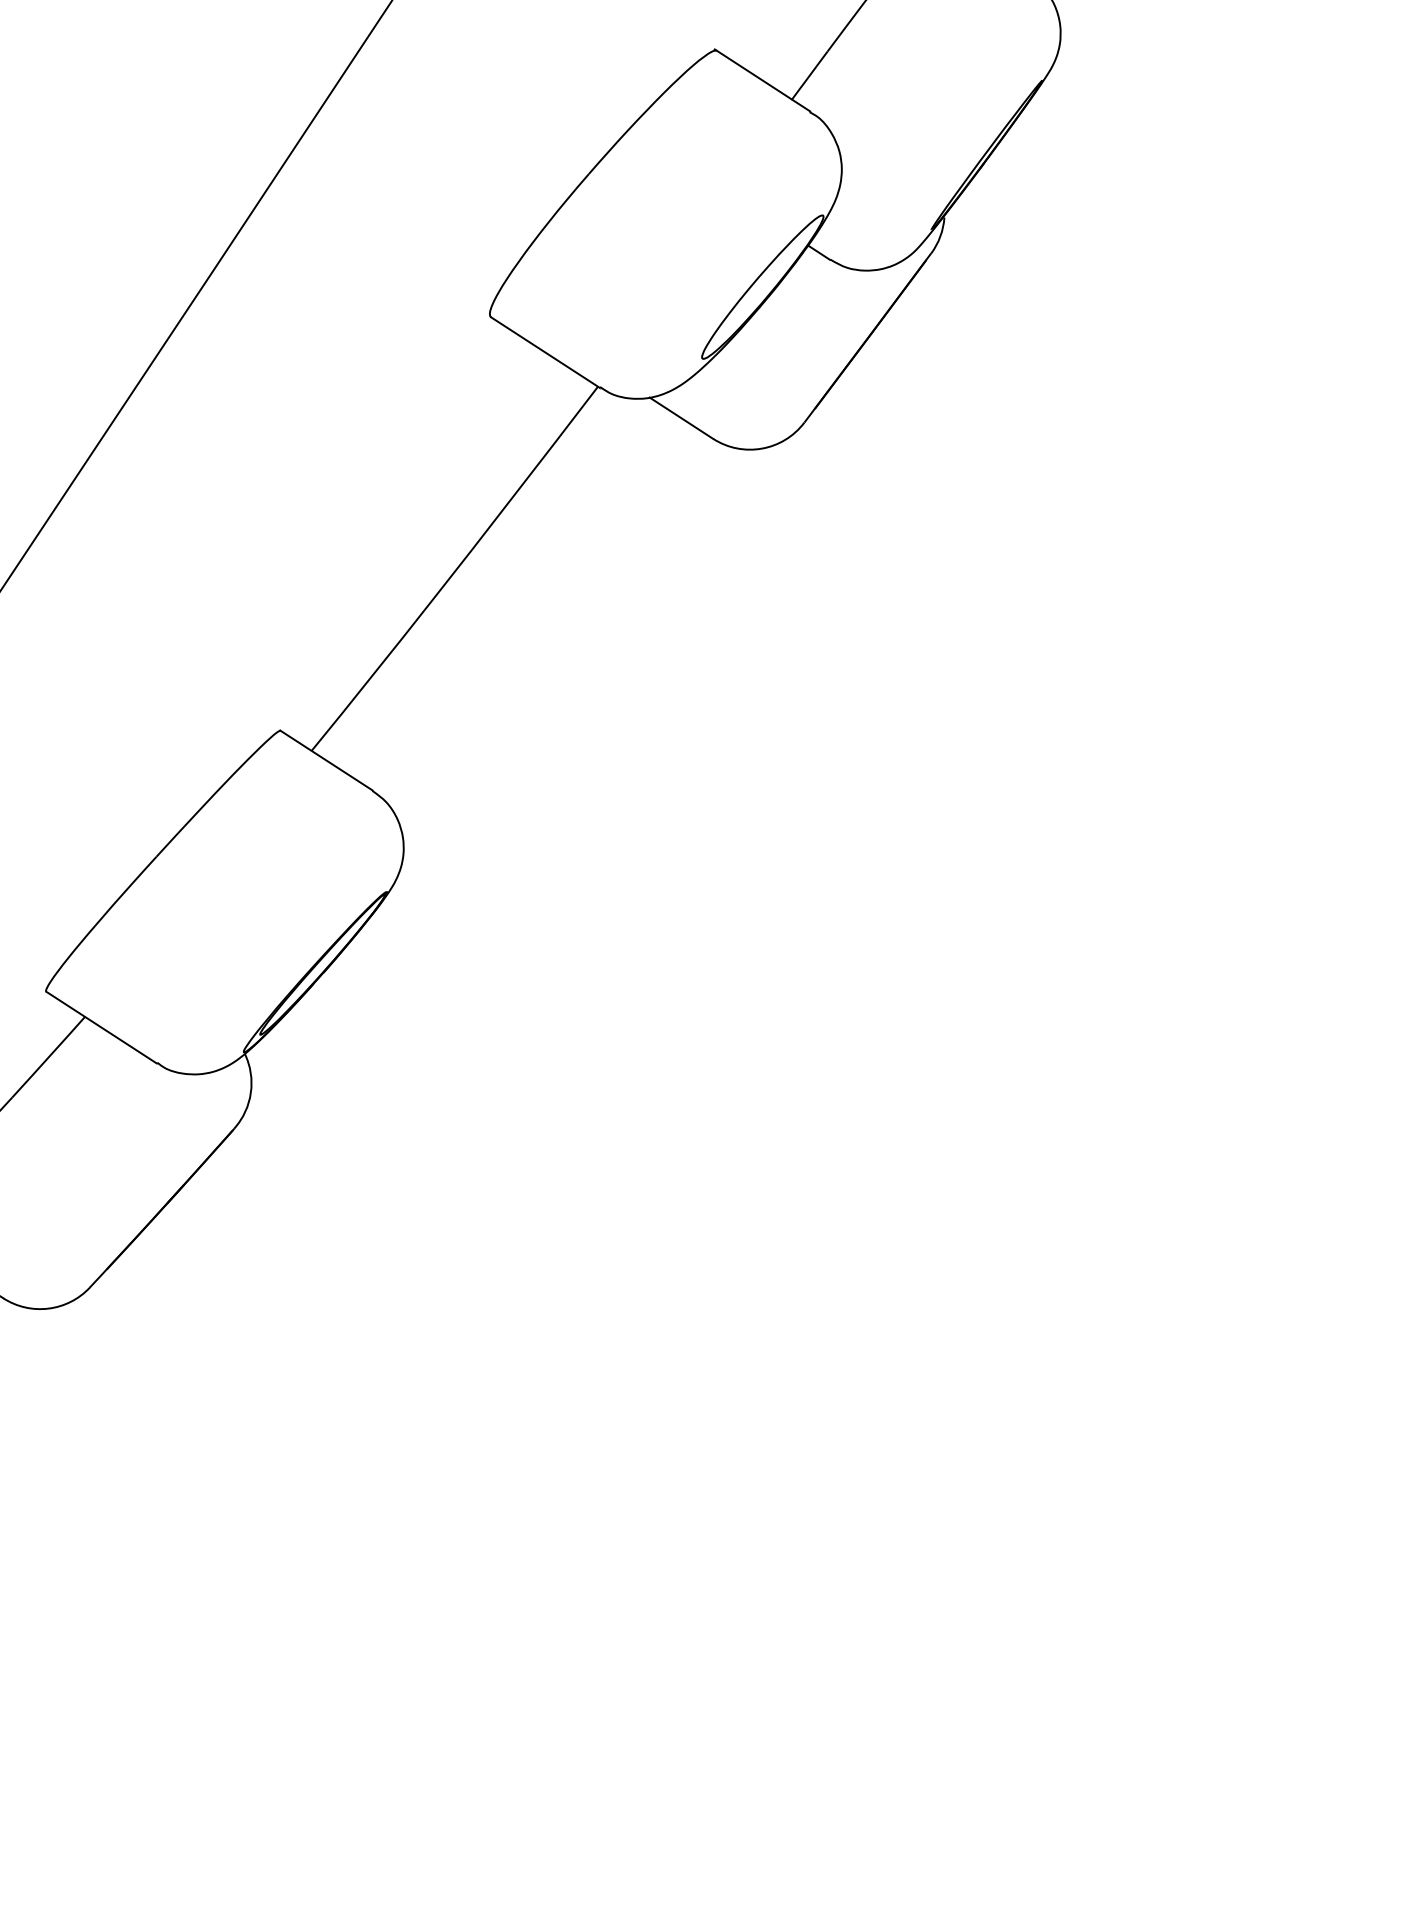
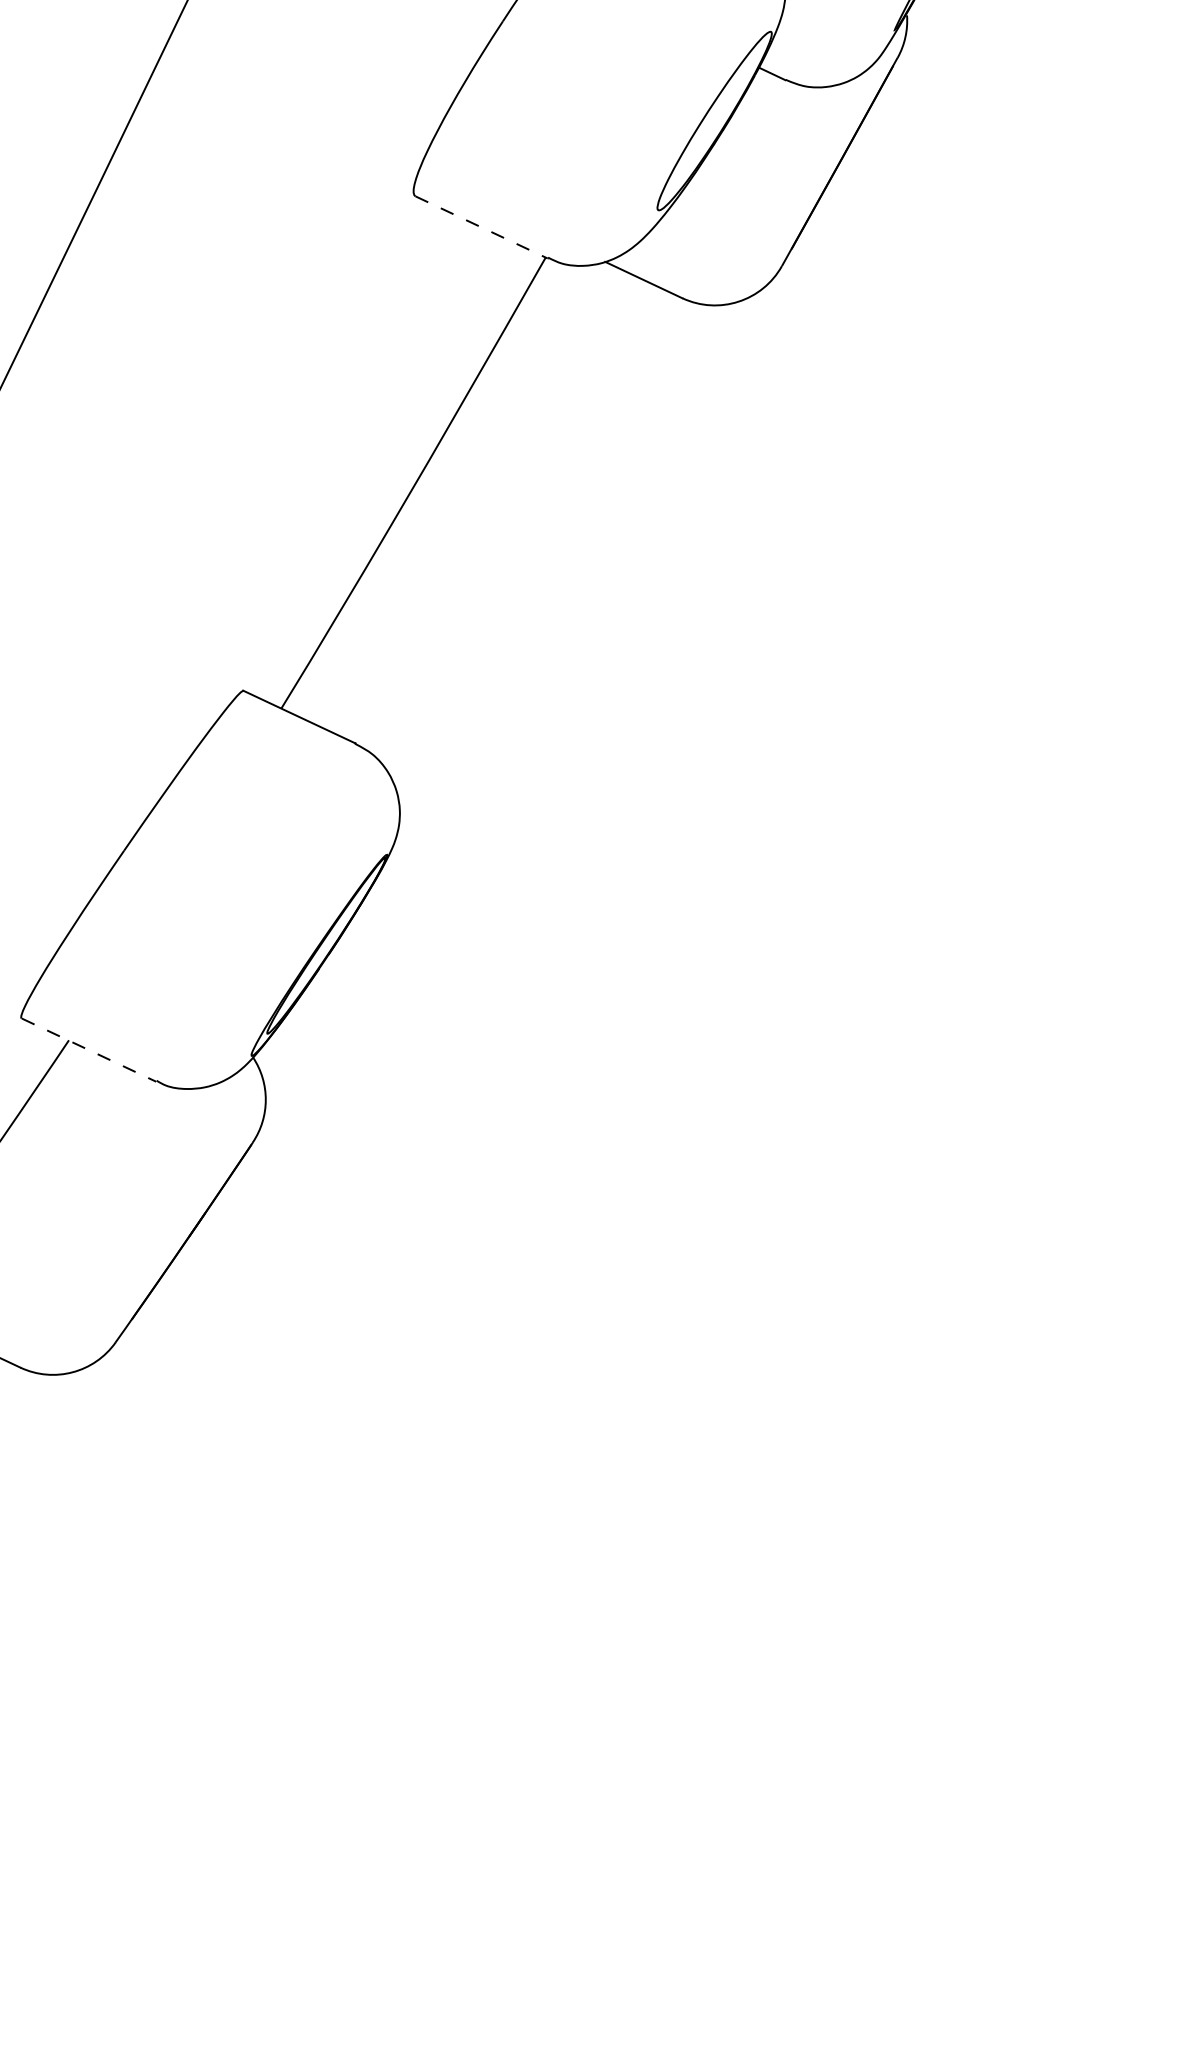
line: (545, 352) -> (481, 227), solid -> dashed
line: (101, 1027) -> (88, 1049), solid -> dashed

